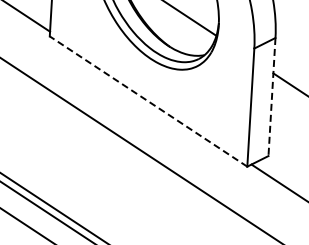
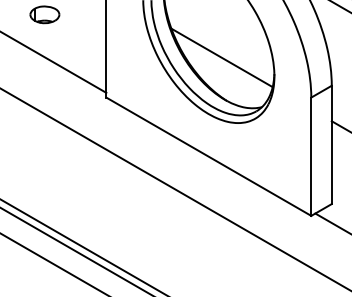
line: (271, 97) -> (331, 145), dashed -> solid
line: (148, 101) -> (208, 156), dashed -> solid

